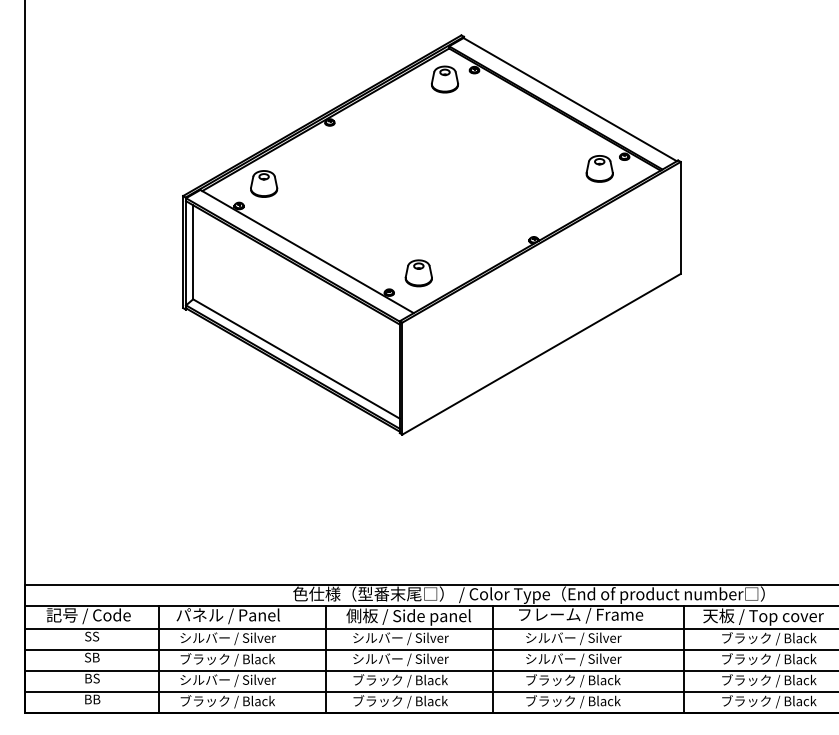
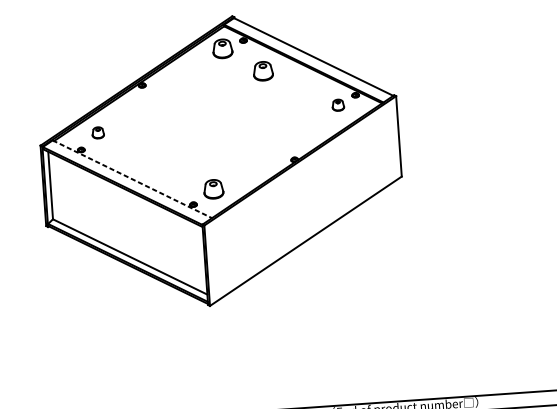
part: (498, 114) -> (262, 71), added
part: (599, 168) -> (338, 104), size x0.6
part: (264, 183) -> (98, 132), size x0.6
line: (307, 251) -> (132, 179), solid -> dashed

